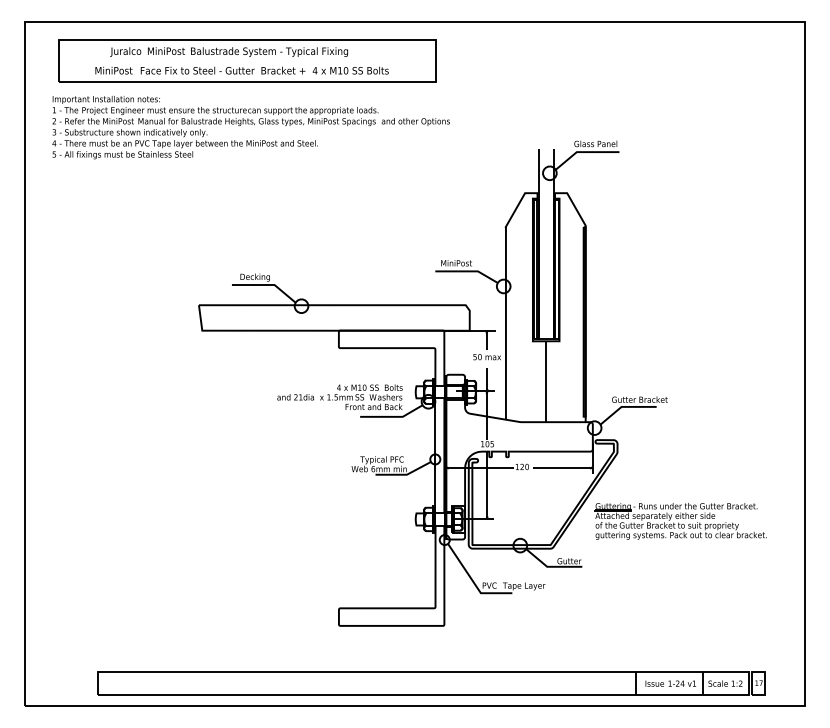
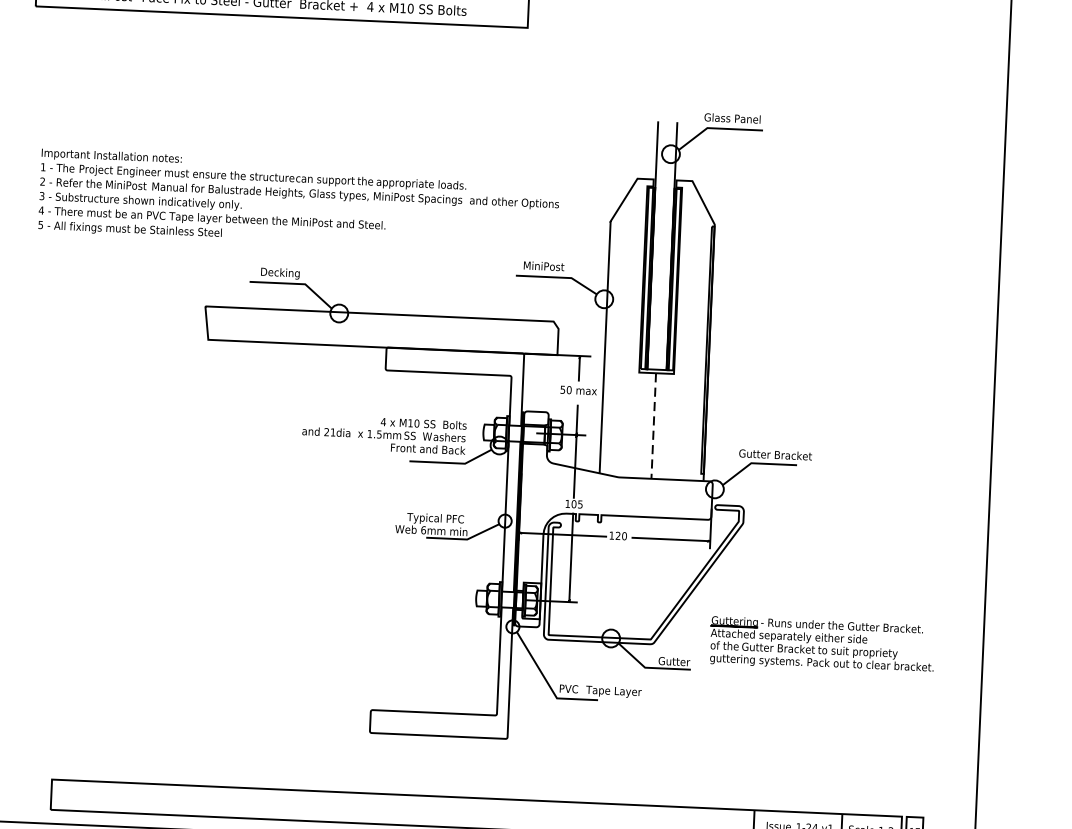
text: (250, 127) -> (298, 200), moved
line: (545, 382) -> (653, 427), solid -> dashed
part: (680, 521) -> (821, 644), moved

